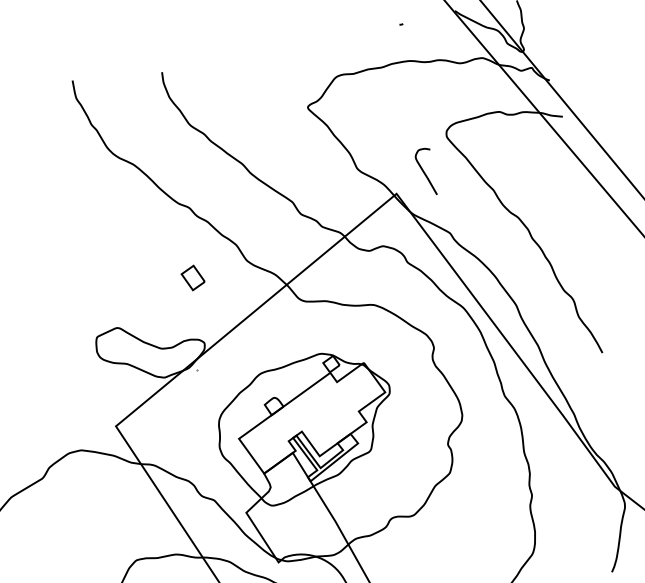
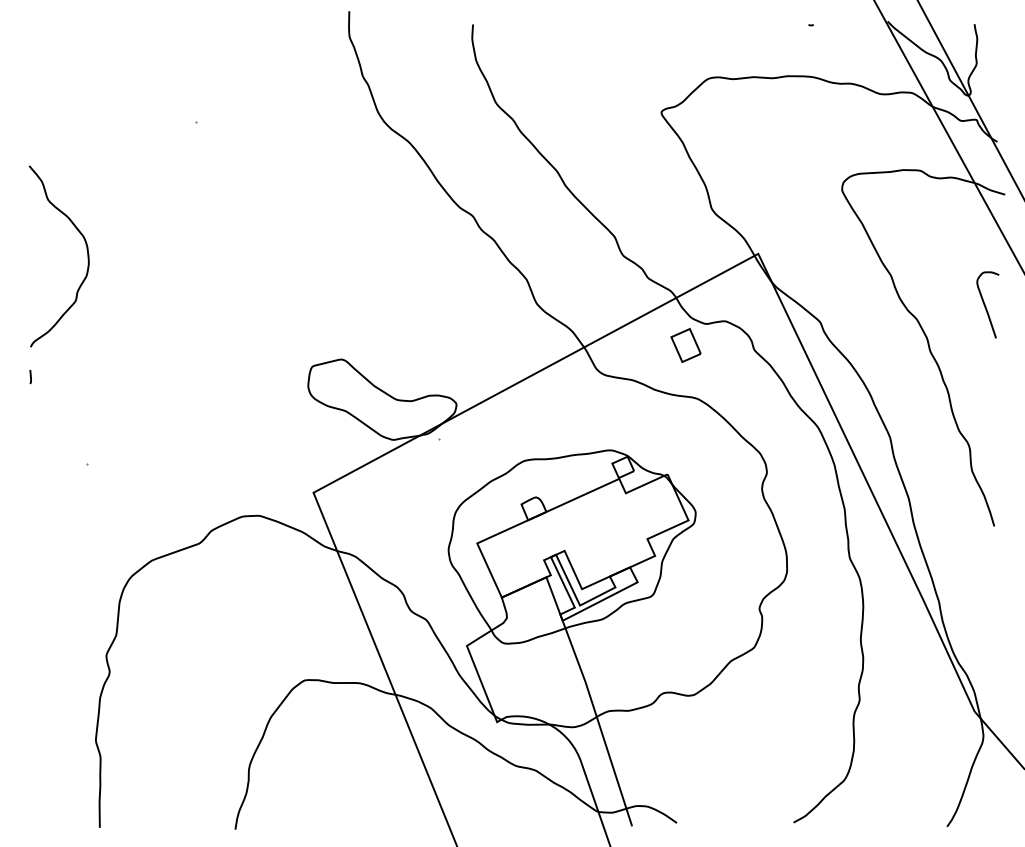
curve: (424, 172) -> (985, 304), moved
part: (192, 278) -> (685, 345), moved

